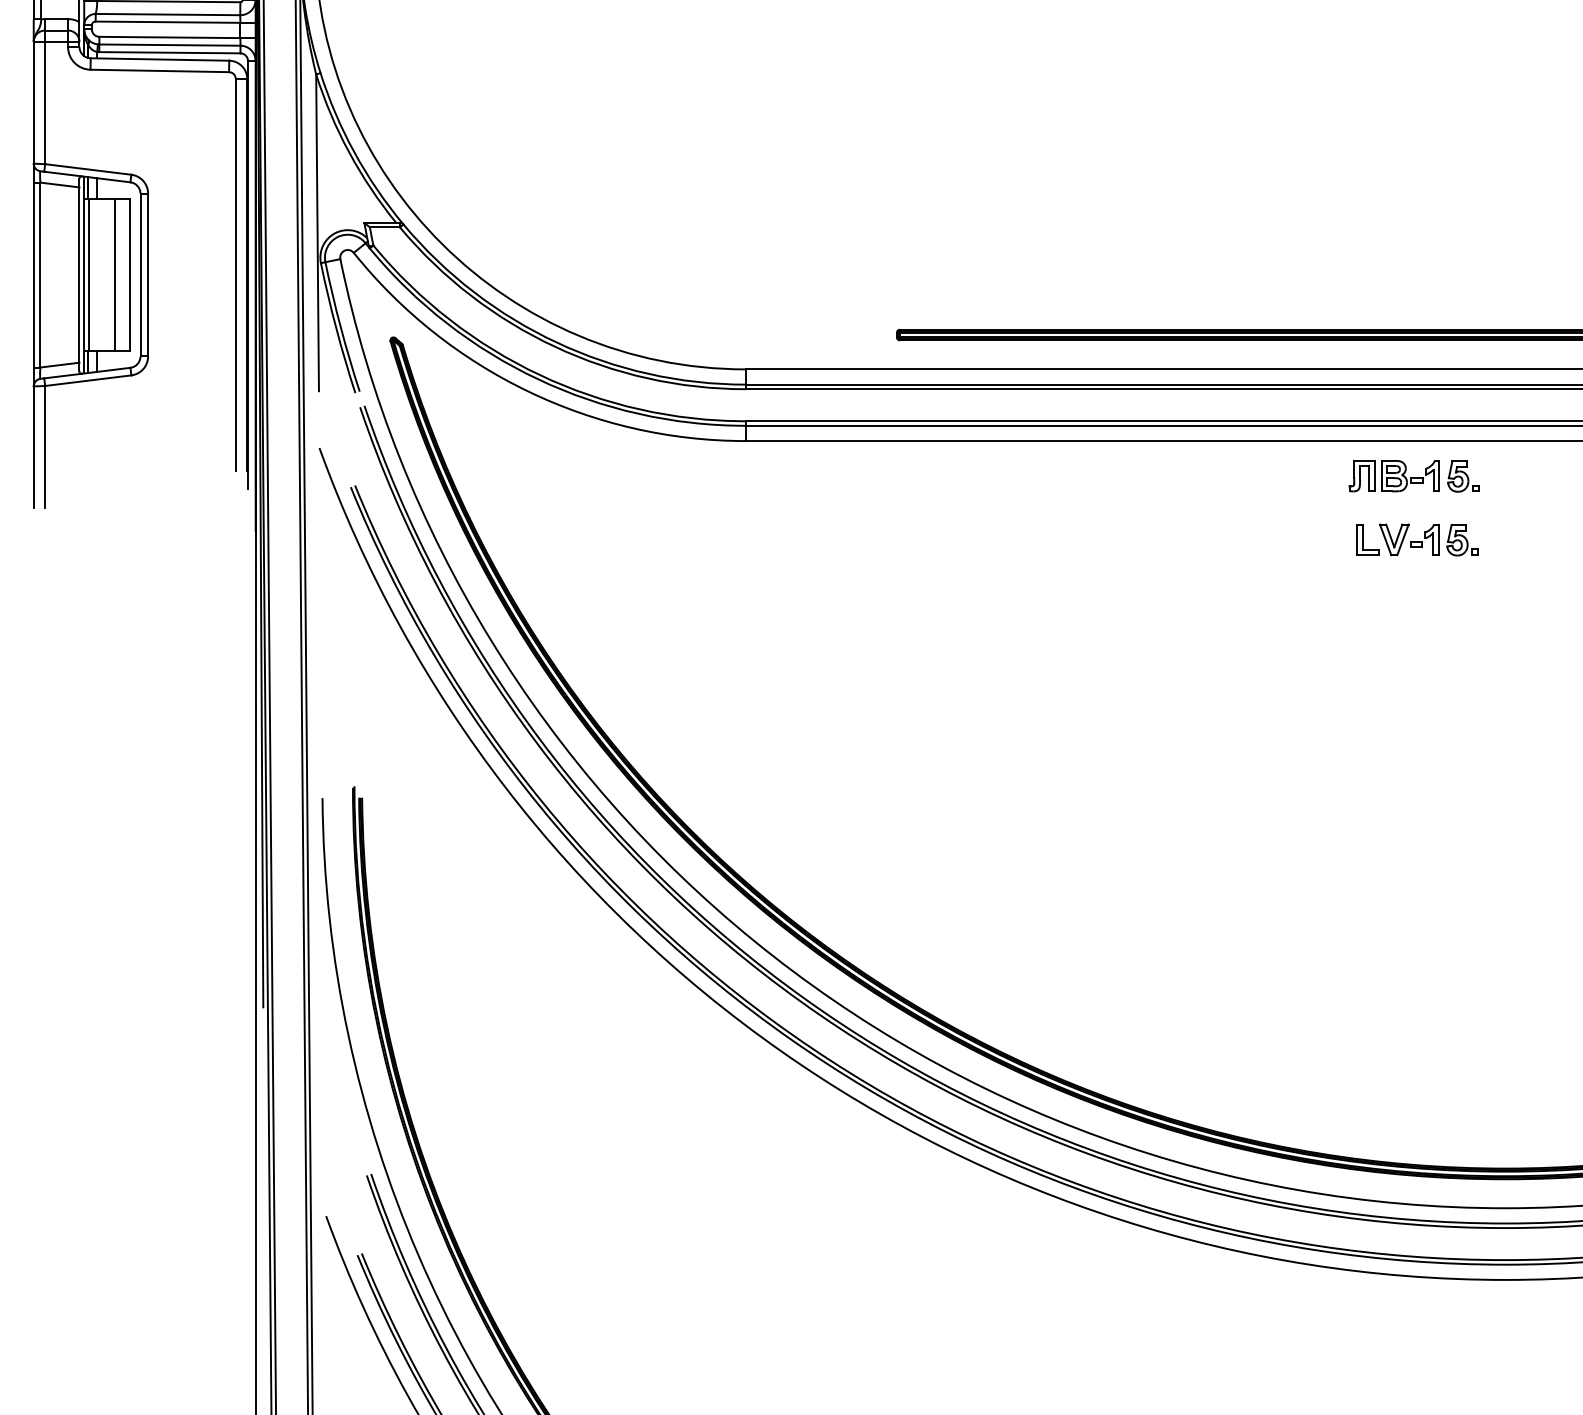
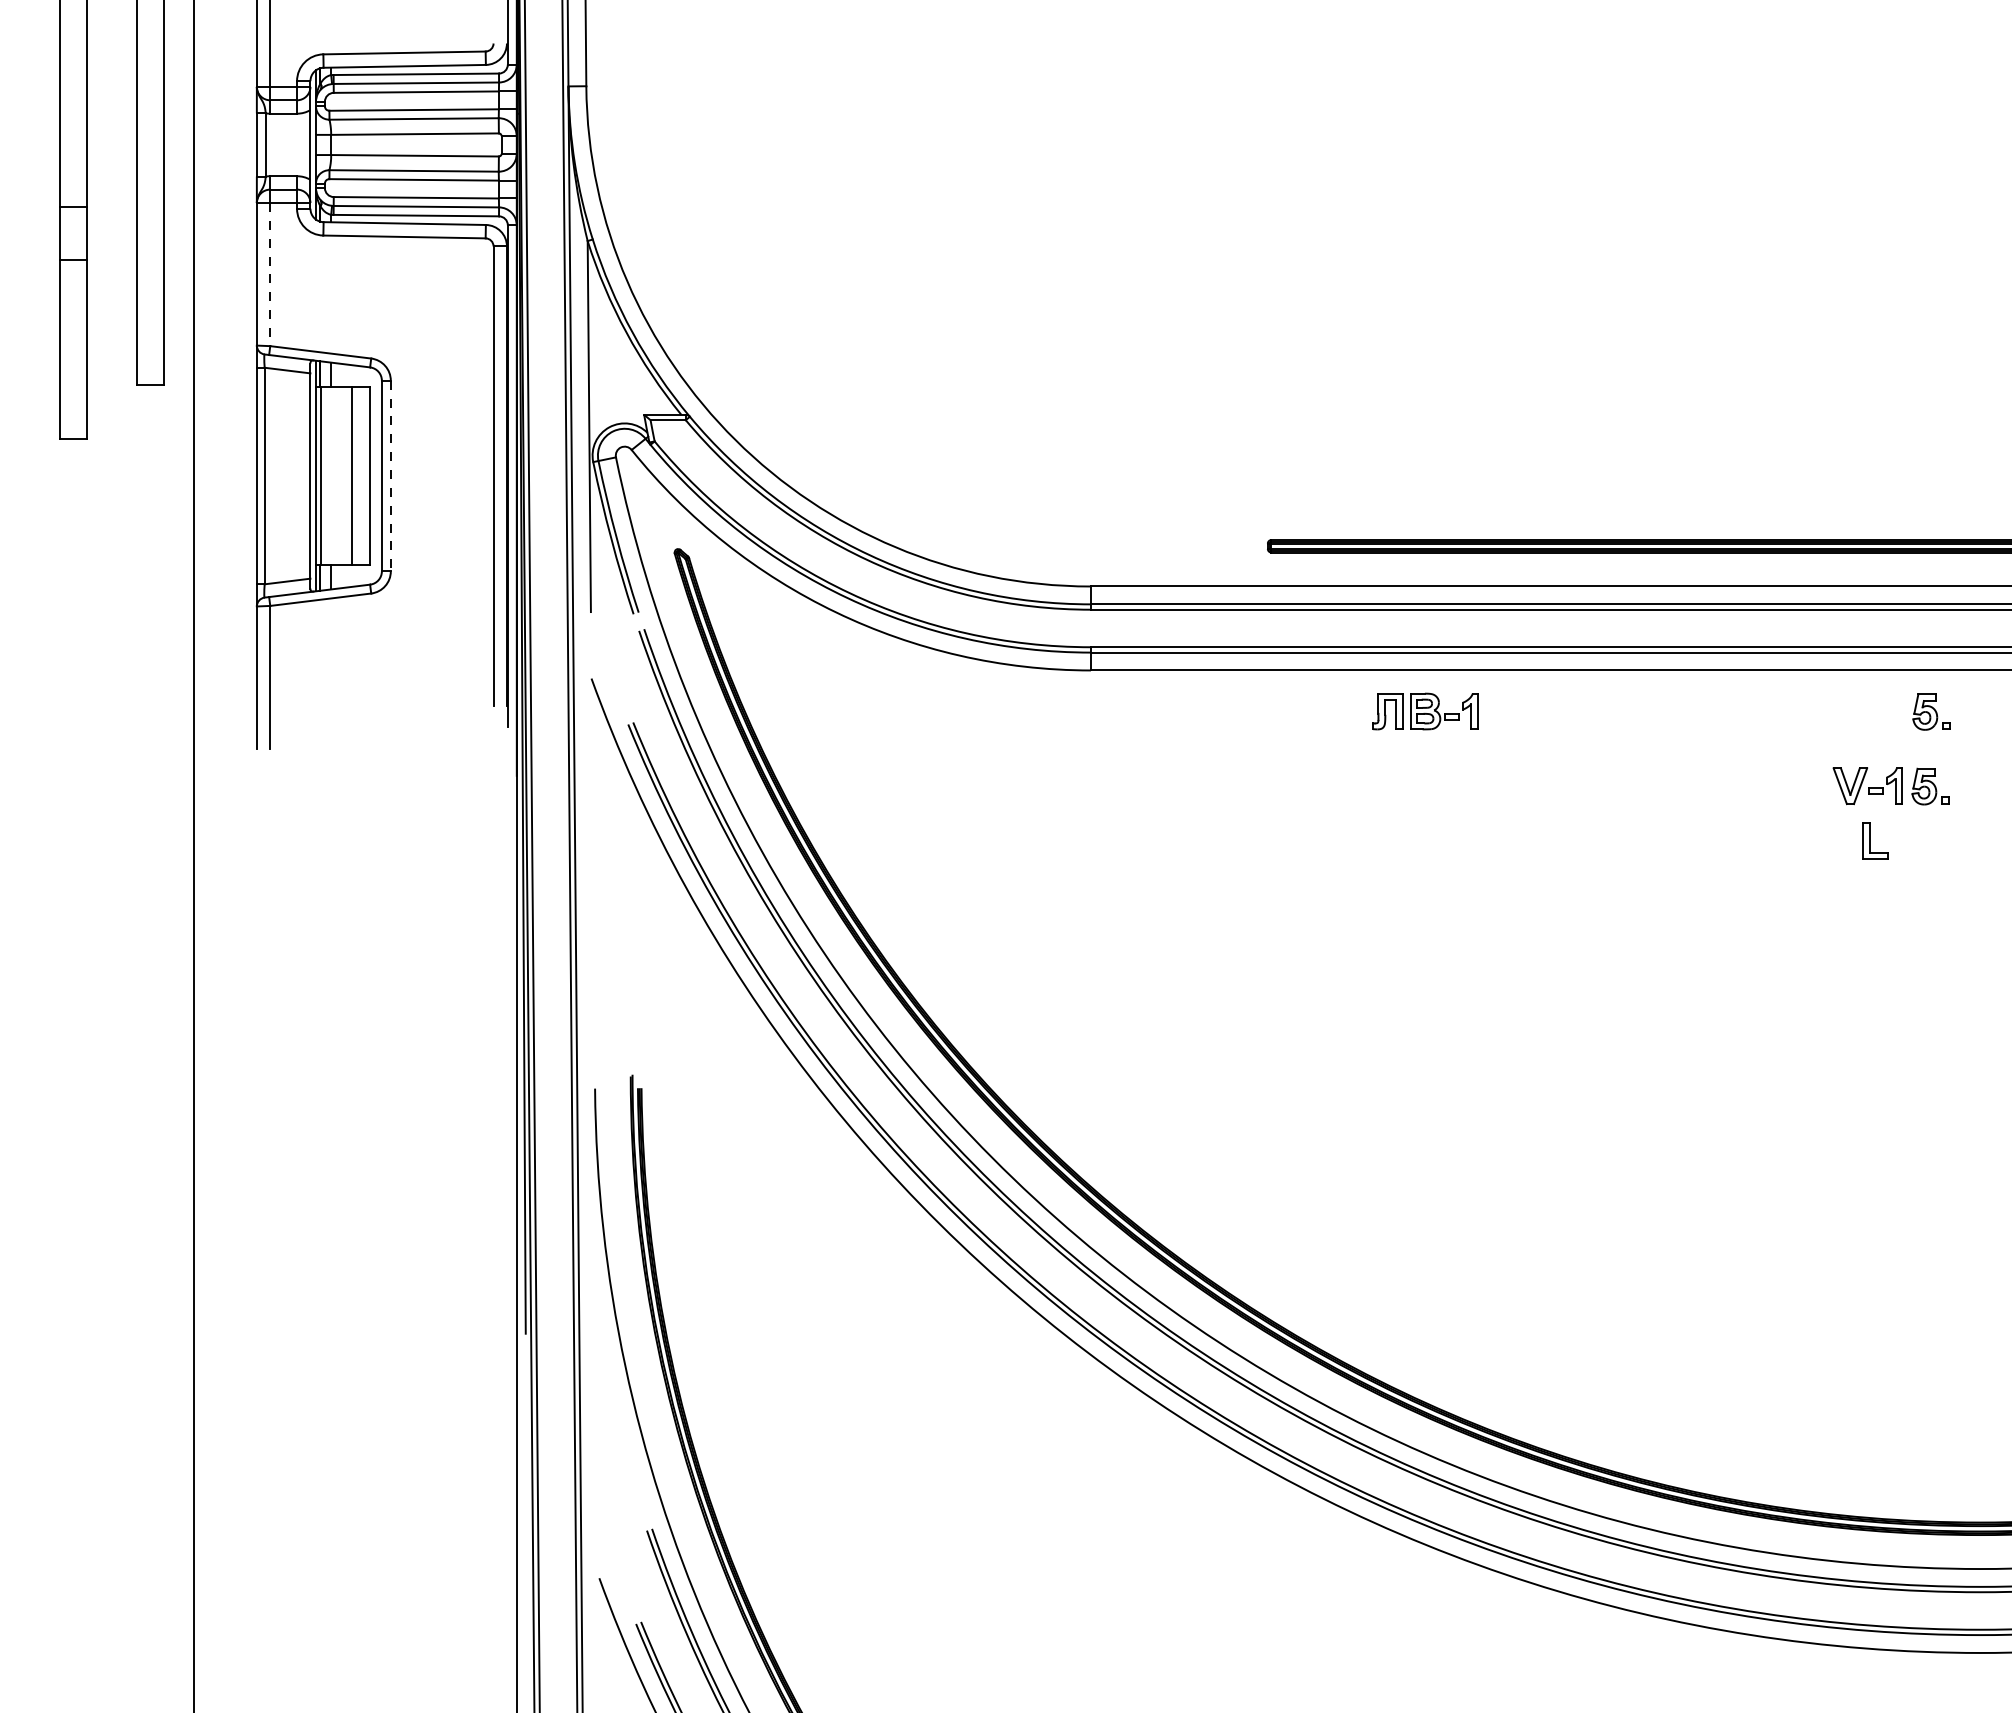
line: (45, 103) -> (270, 274), solid -> dashed
line: (147, 275) -> (390, 476), solid -> dashed
part: (1394, 476) -> (1425, 711), moved
part: (1367, 539) -> (1875, 840), moved

